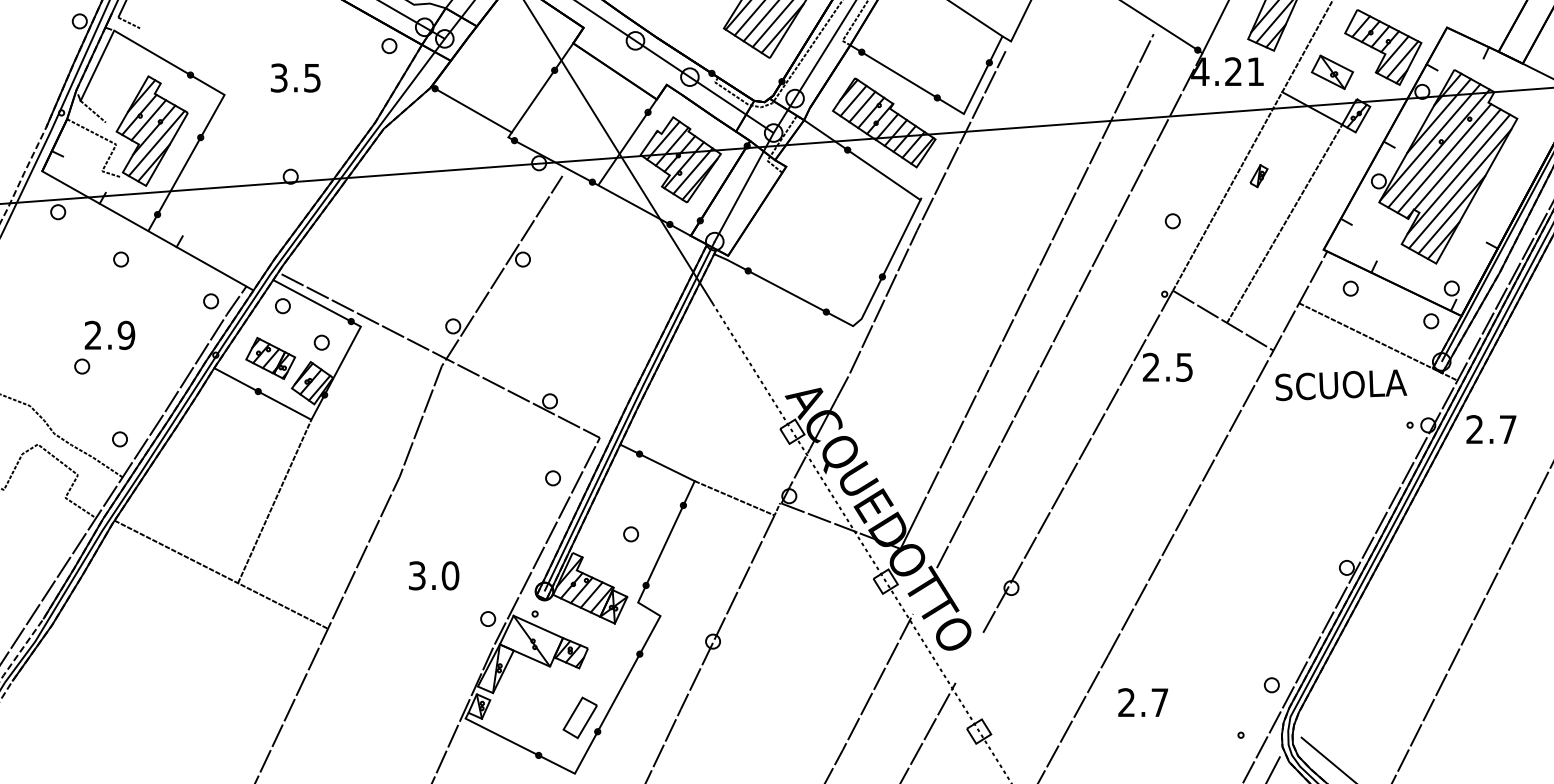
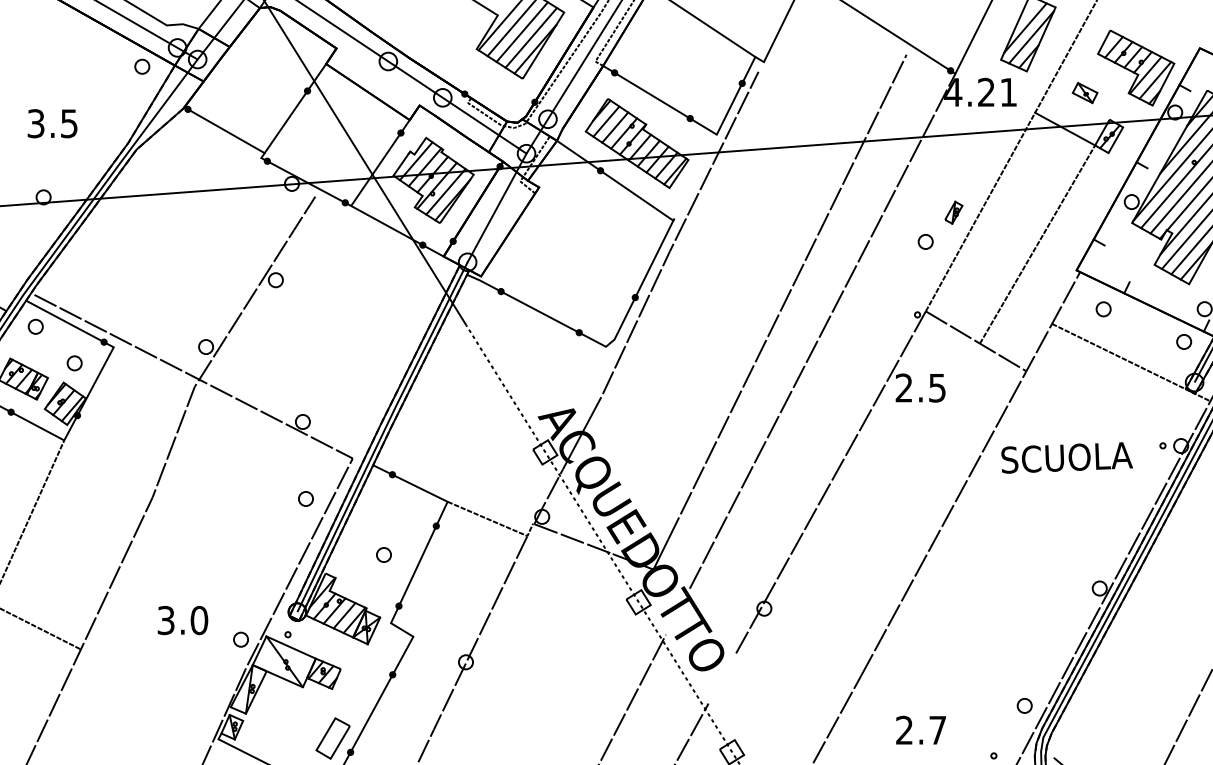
part: (1331, 72) -> (1084, 93), size x0.6
text: (295, 77) -> (52, 123), moved
part: (1258, 176) -> (953, 213), moved
text: (1341, 385) -> (1067, 458), moved
text: (434, 575) -> (183, 620), moved
text: (1143, 702) -> (921, 730), moved

